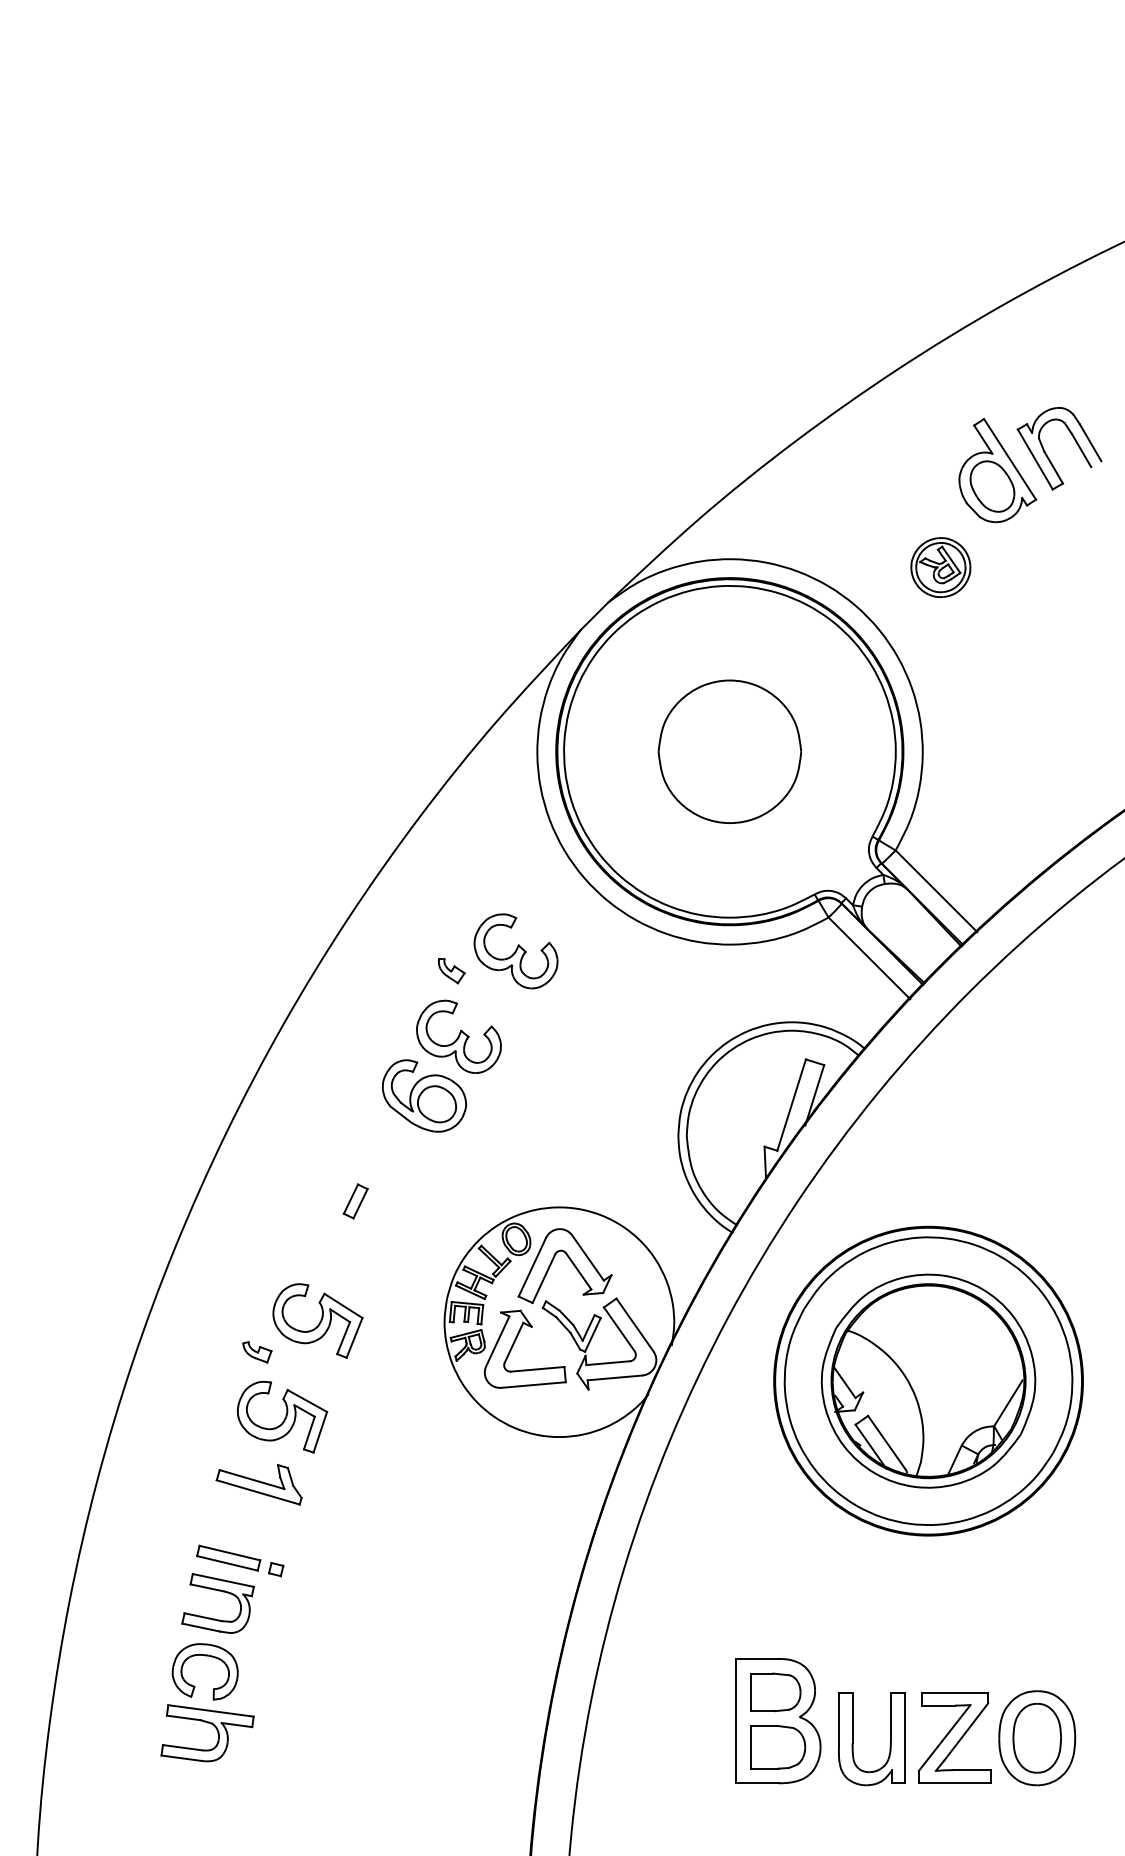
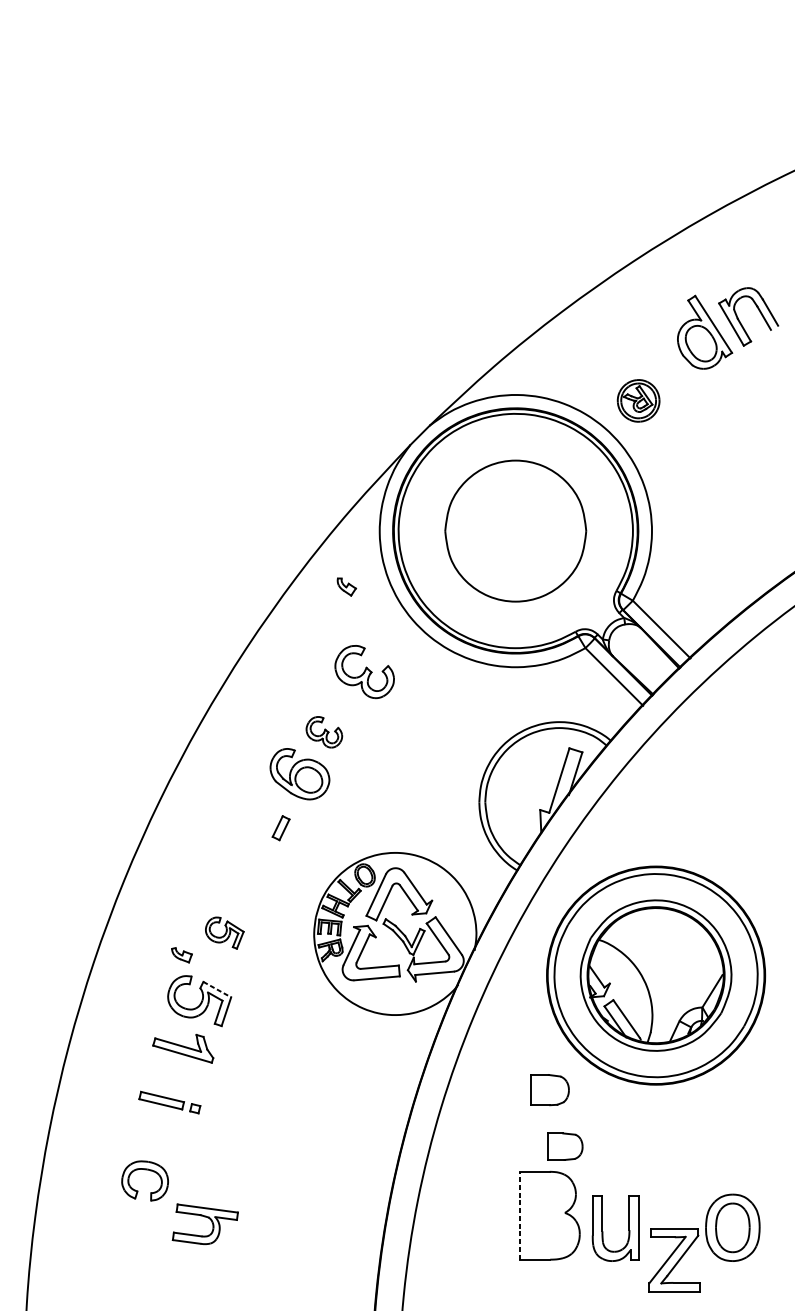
part: (940, 567) -> (638, 400), moved
part: (729, 751) -> (515, 530), size x1.4
part: (451, 971) -> (346, 587), moved
part: (458, 1036) -> (324, 732), size x0.6
part: (355, 1201) -> (280, 828), moved
part: (317, 1320) -> (224, 932), size x0.6
line: (307, 1401) -> (217, 989), solid -> dashed
part: (218, 1591) -> (154, 1124), removed
part: (775, 1692) -> (564, 1146), moved
line: (736, 1720) -> (520, 1215), solid -> dashed
part: (212, 1725) -> (208, 1218), moved
part: (954, 1737) -> (674, 1259), moved
part: (778, 1746) -> (550, 1089), moved

